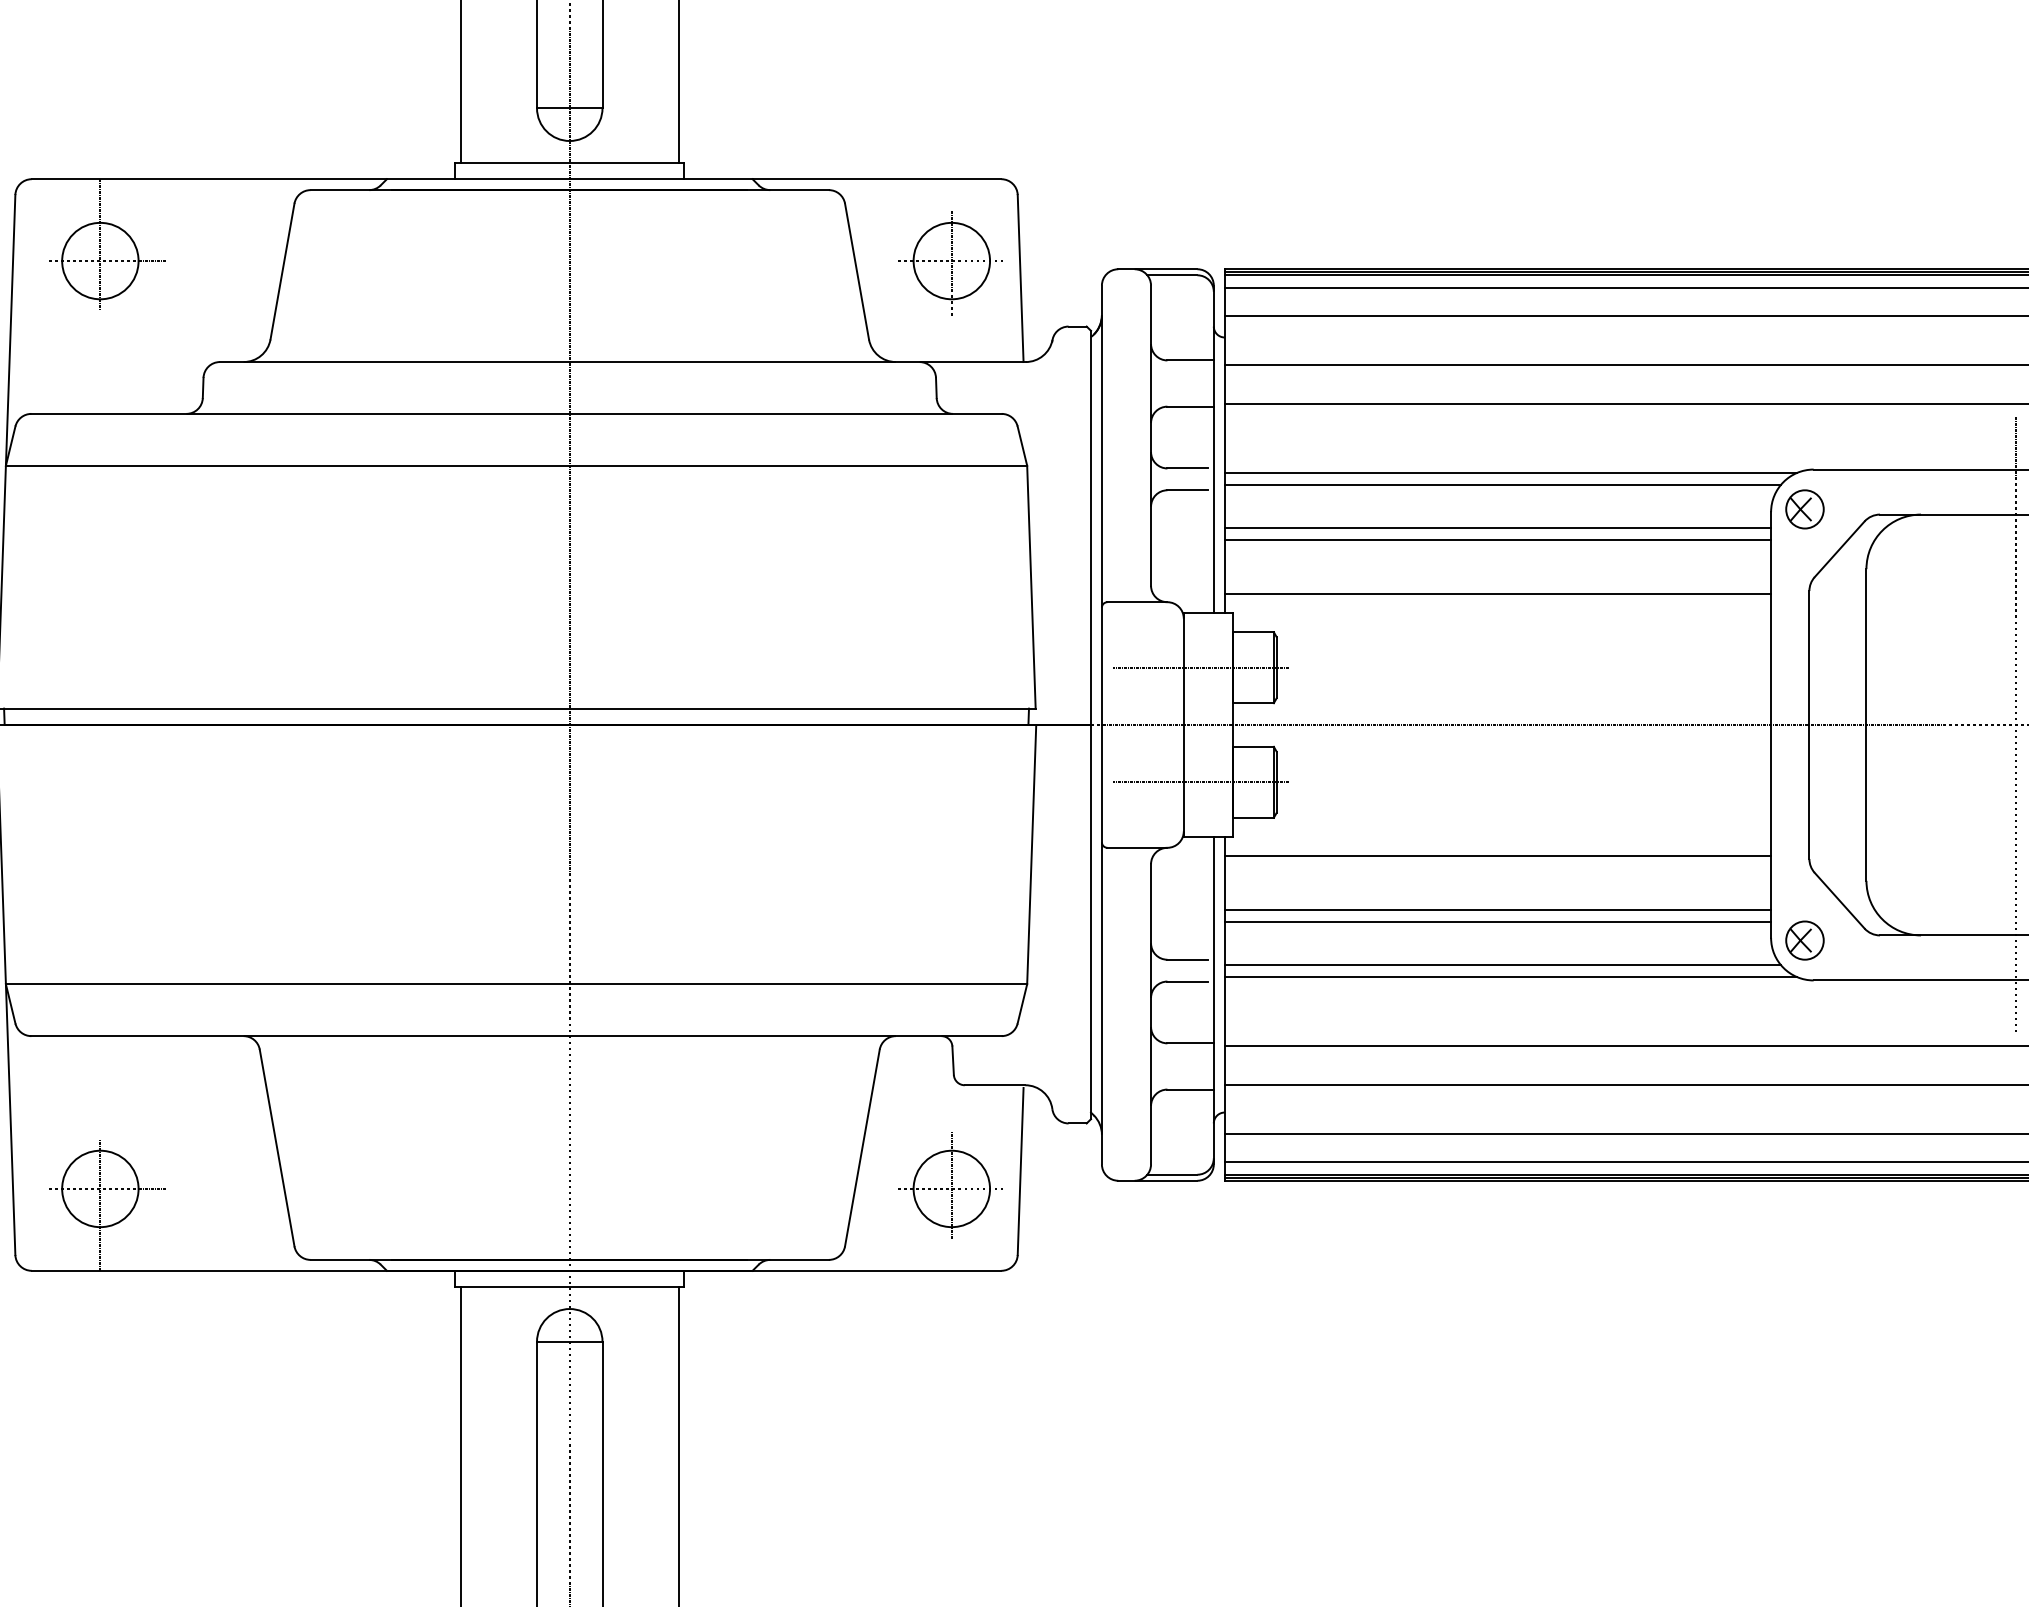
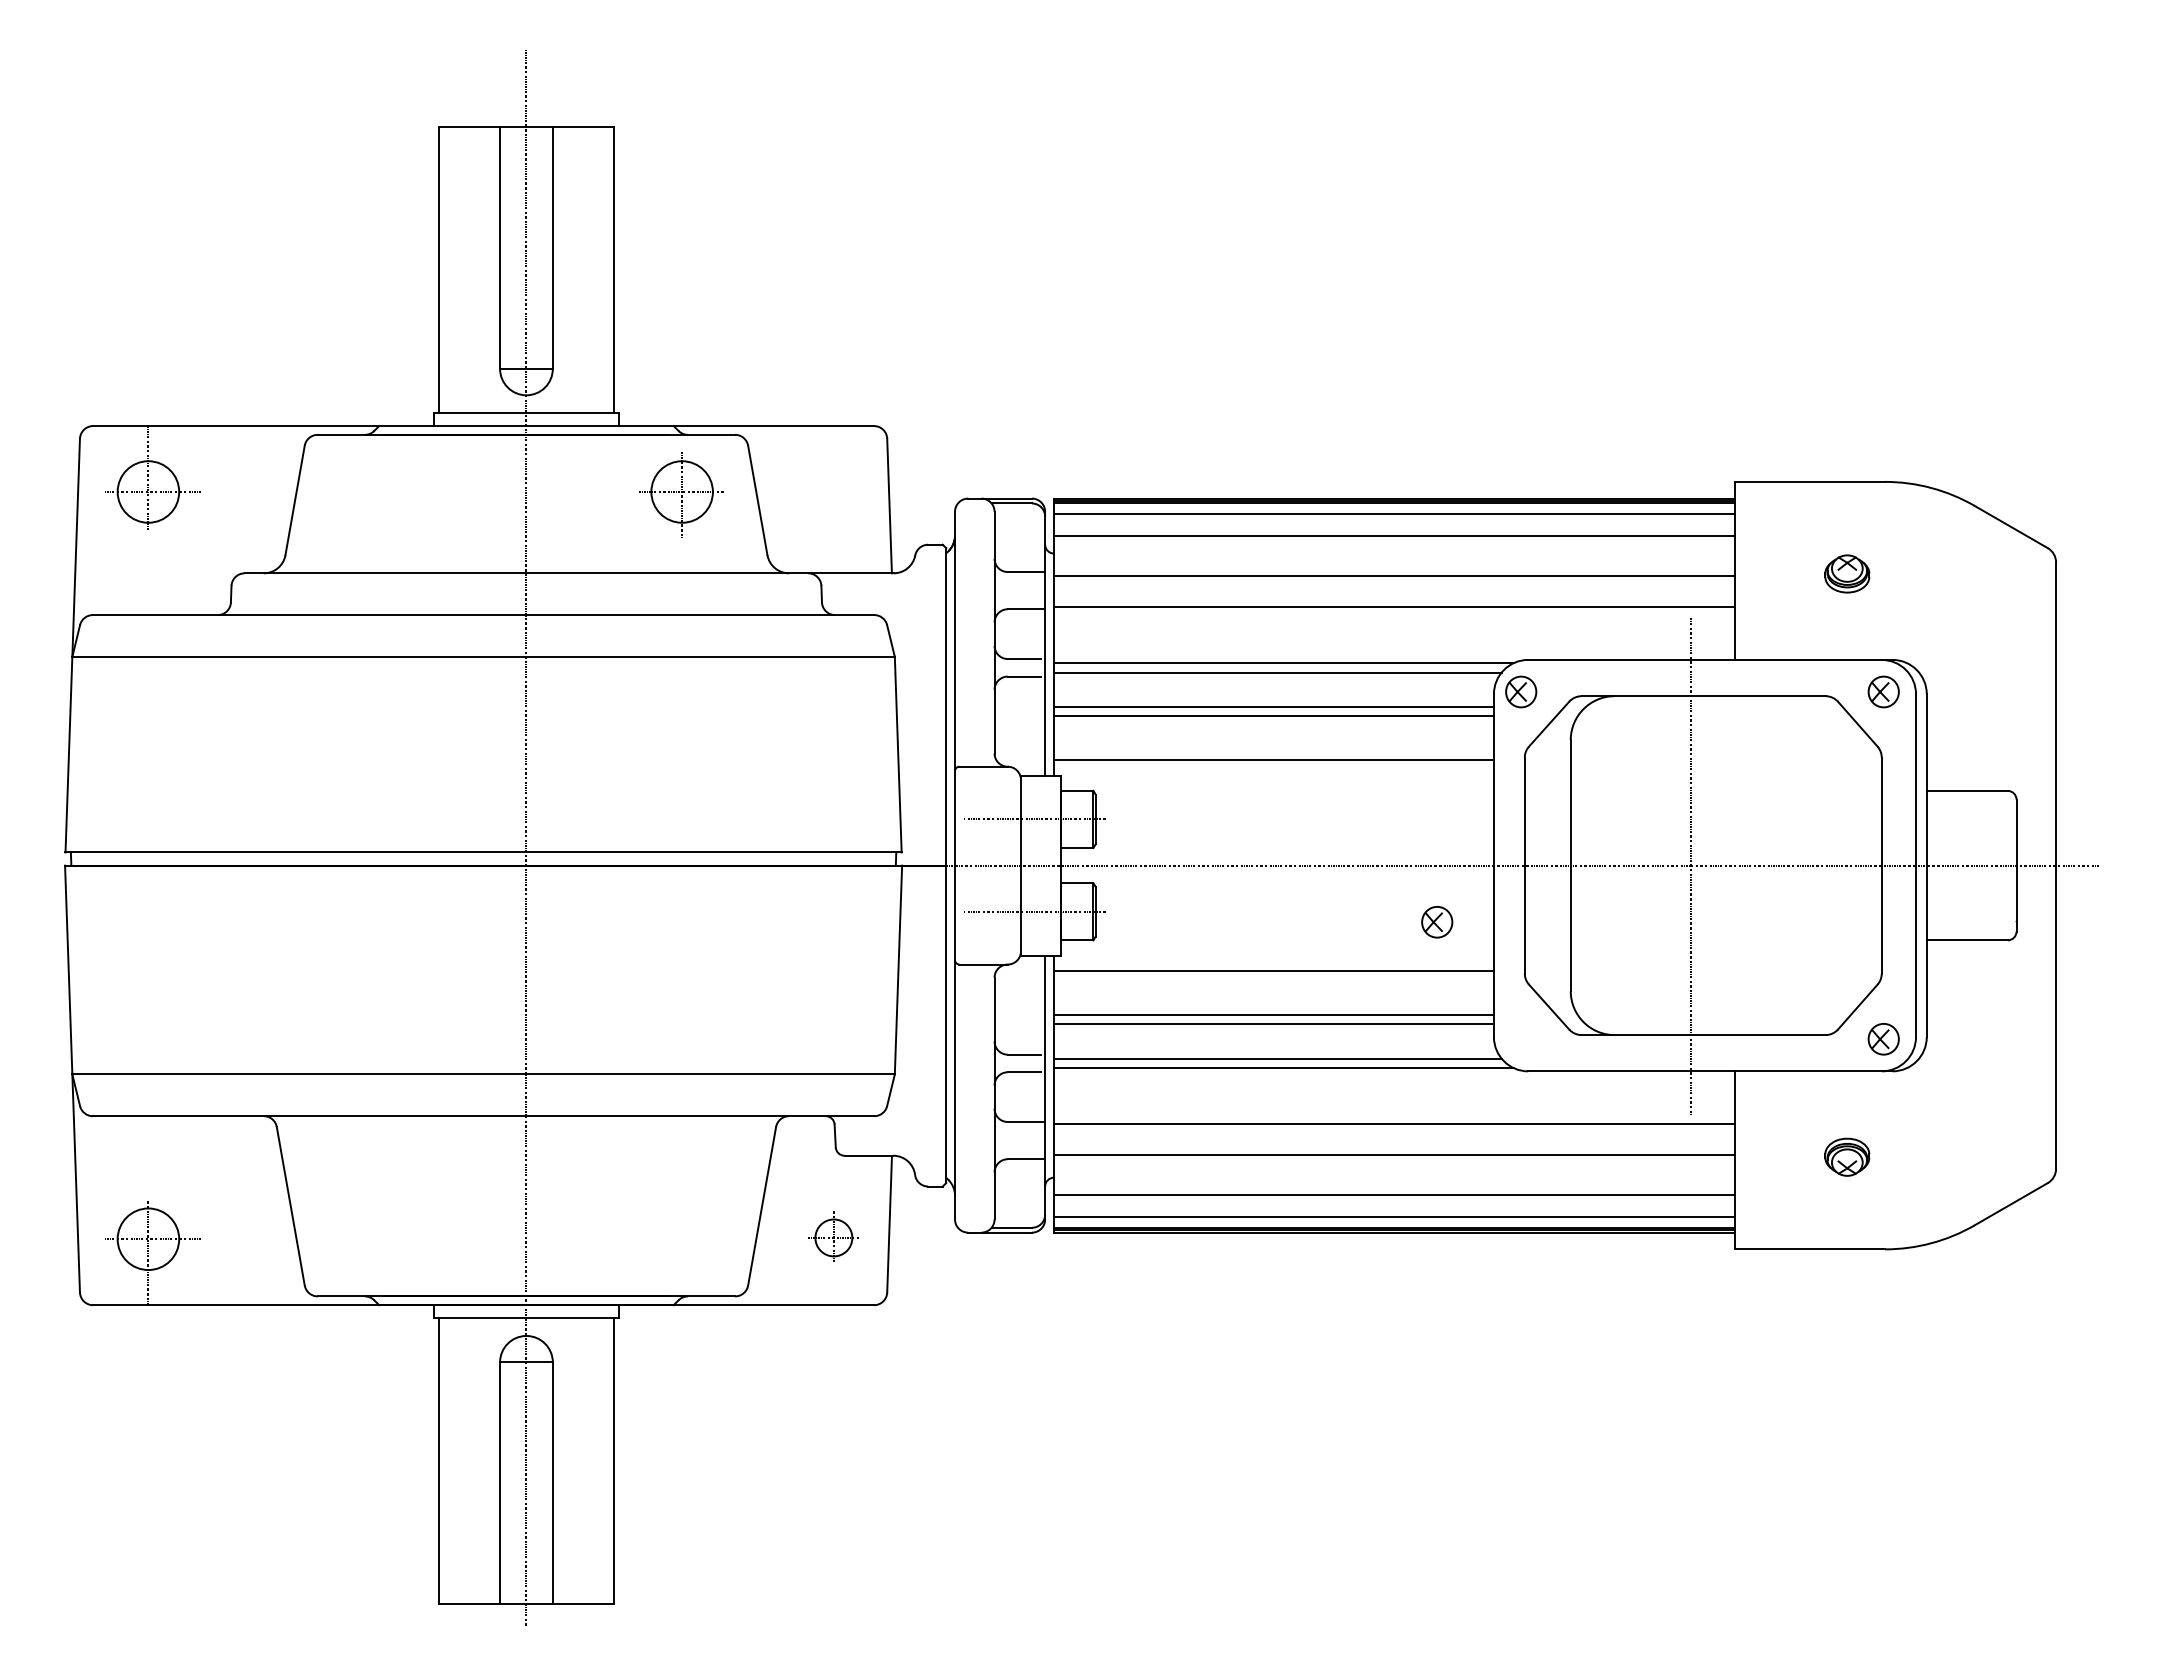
part: (951, 264) -> (681, 494), moved
part: (1805, 940) -> (1437, 922), moved
part: (951, 1184) -> (833, 1235), size x0.6

